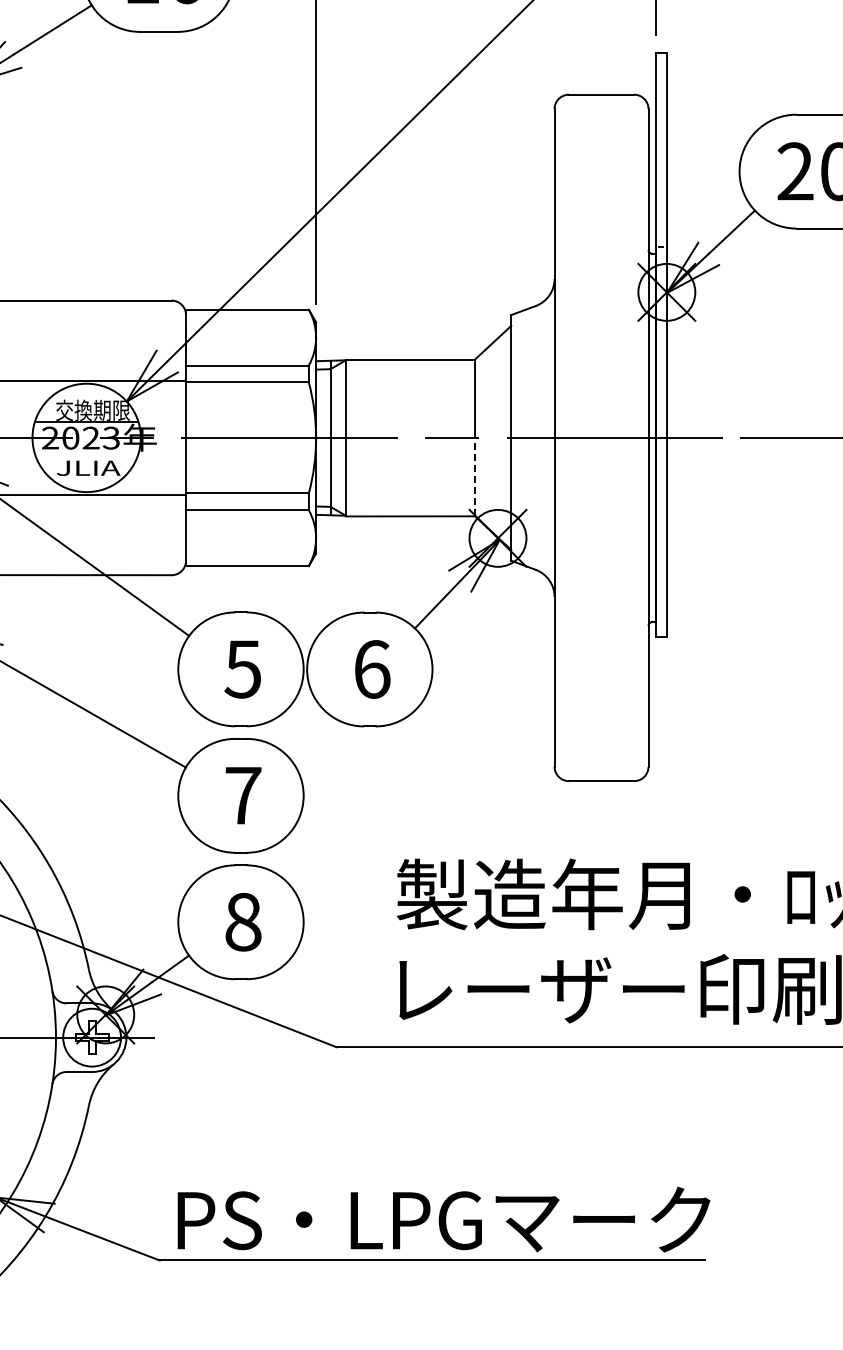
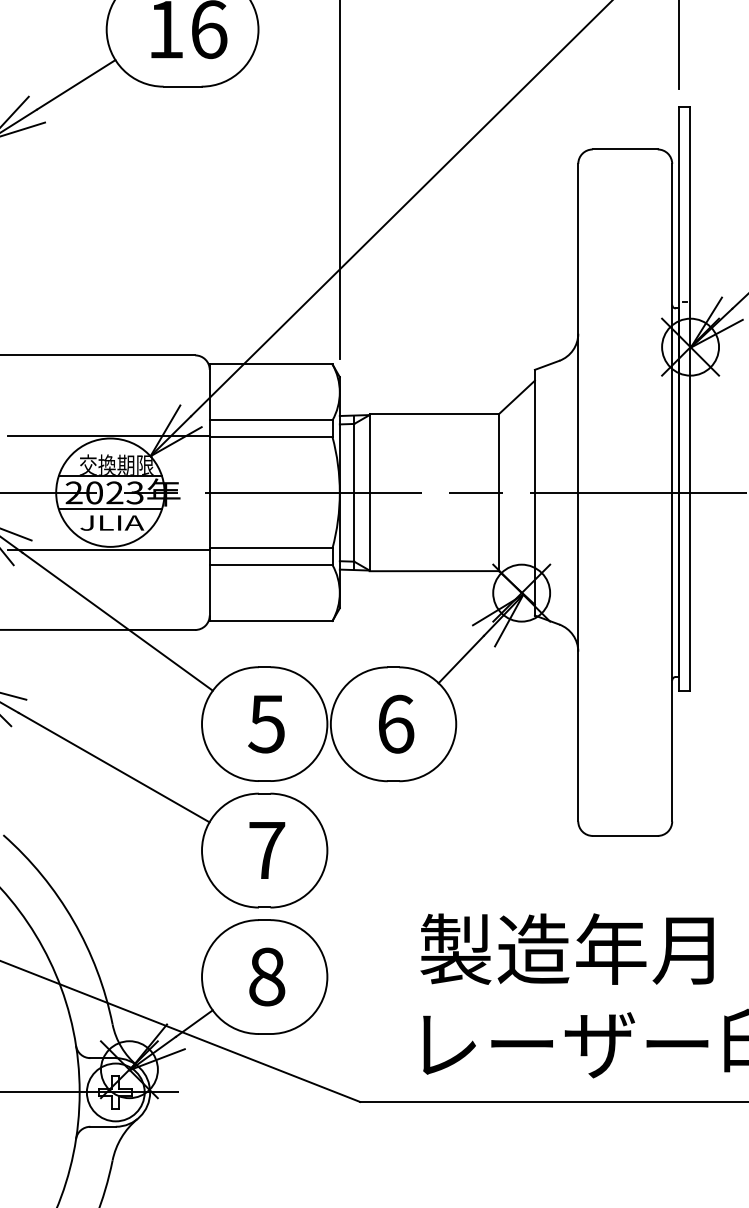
line: (86, 454) -> (110, 509), added
line: (475, 476) -> (499, 531), dashed -> solid

